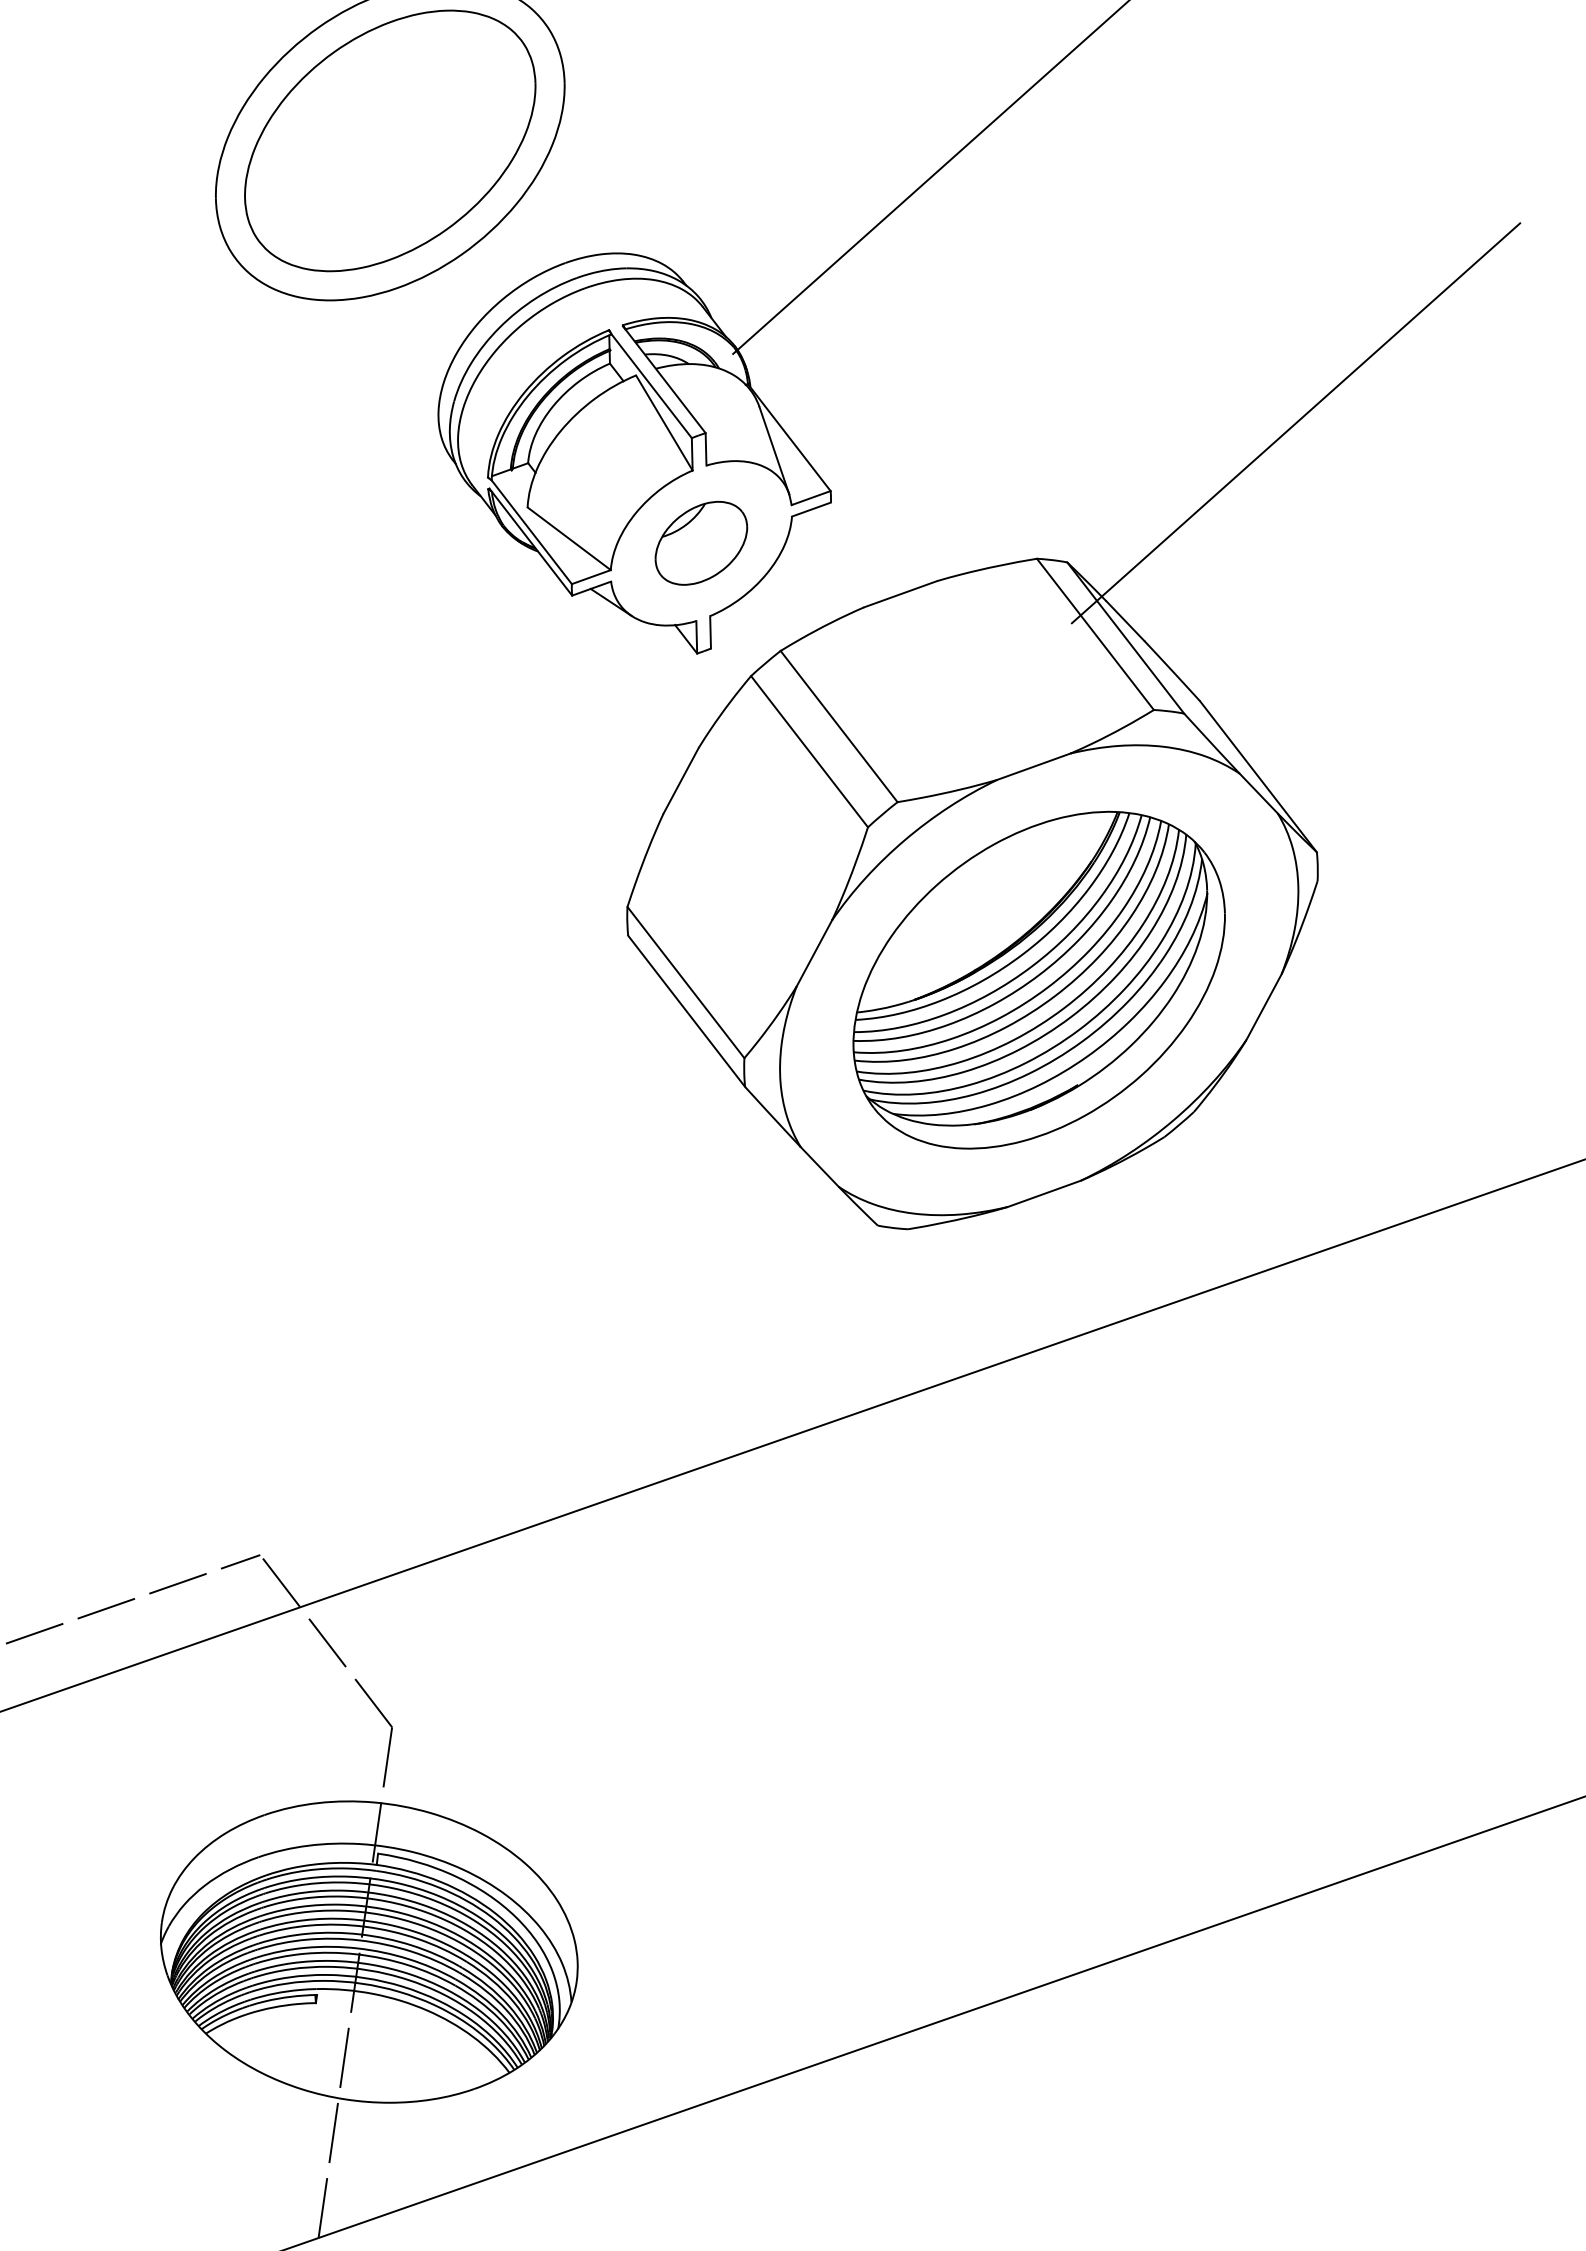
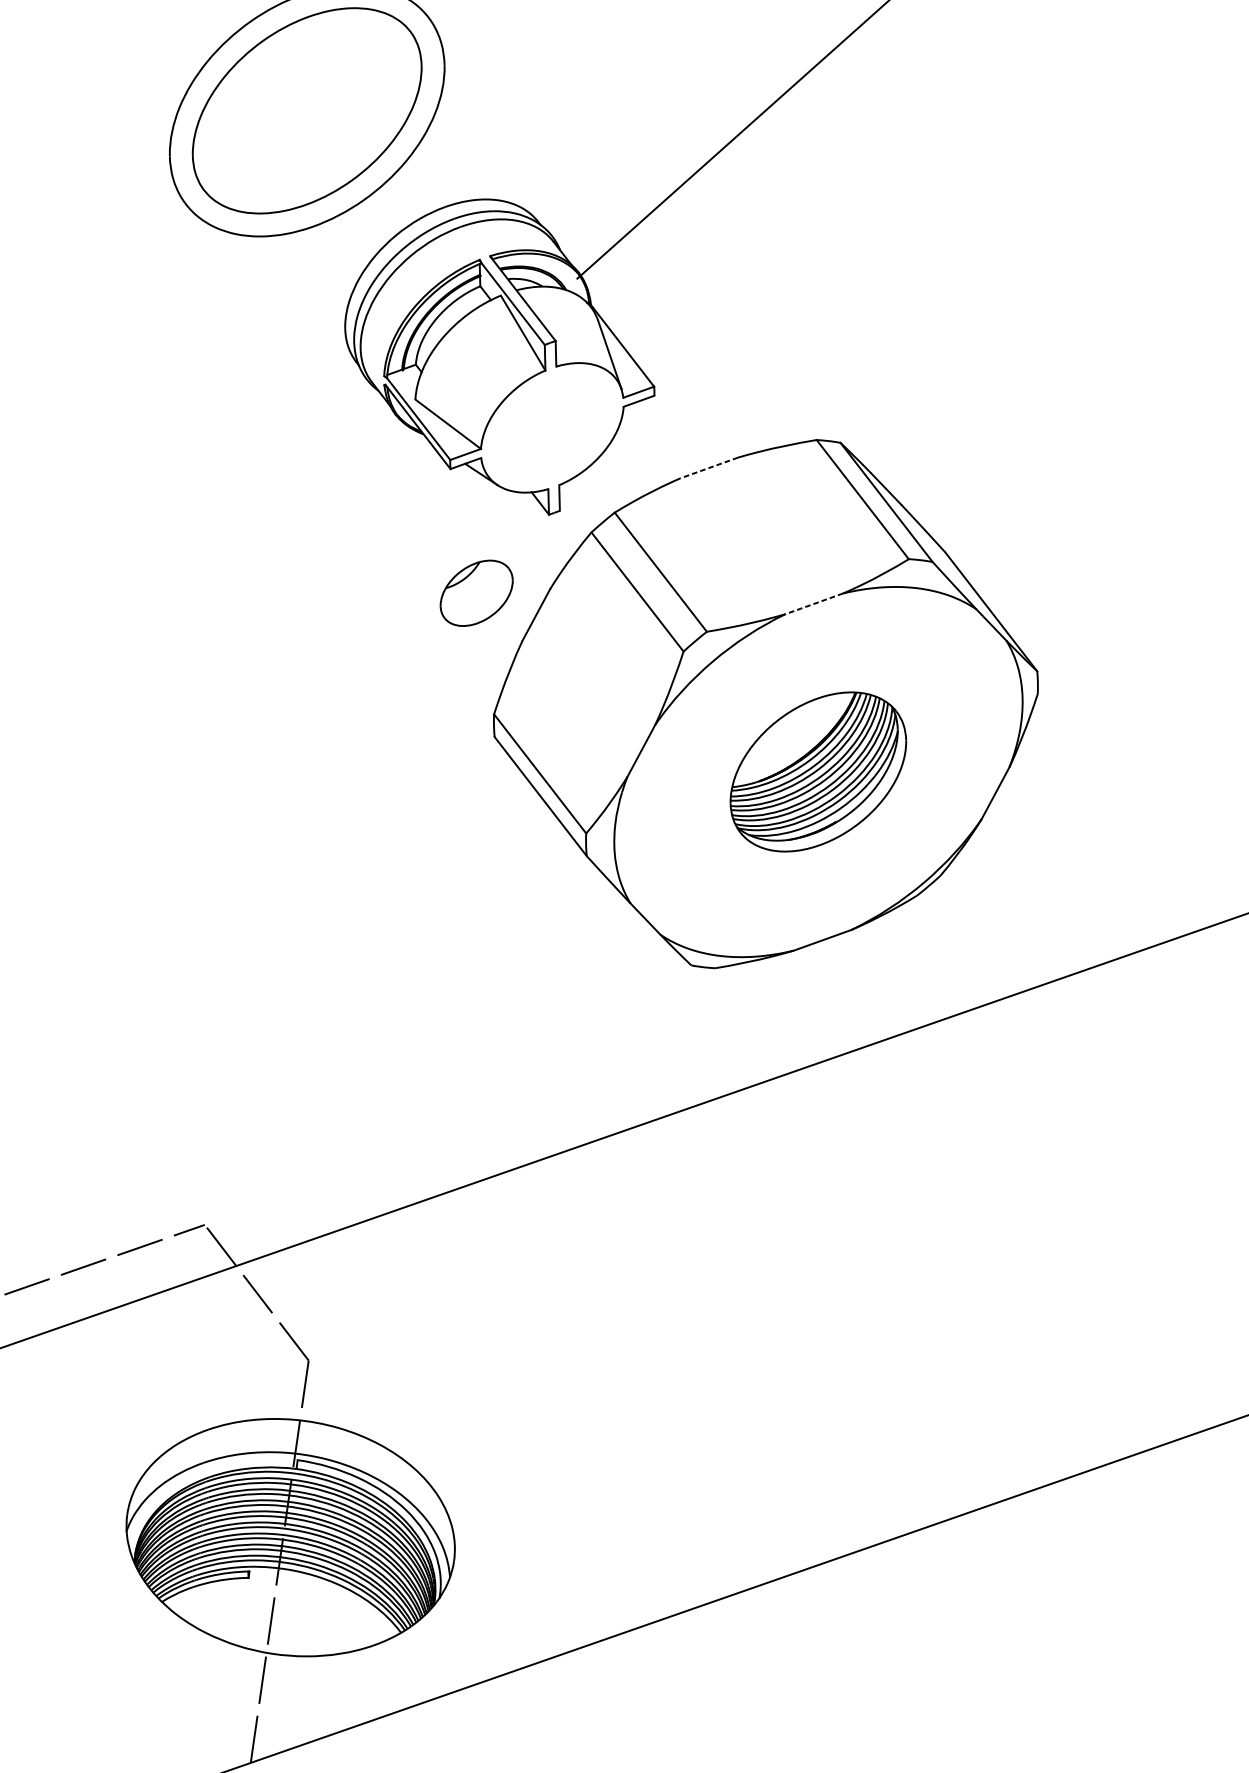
line: (1295, 423) -> (1020, 333), removed
part: (701, 543) -> (476, 593), moved
line: (900, 594) -> (709, 468), solid -> dashed
line: (1033, 766) -> (813, 603), solid -> dashed
part: (1038, 979) -> (817, 771), size x0.6

